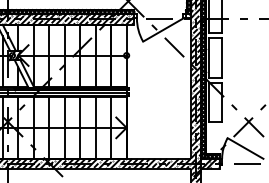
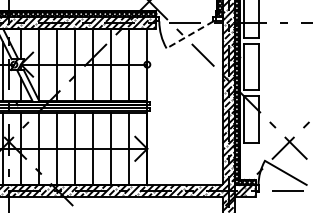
line: (162, 30) -> (189, 35), solid -> dashed

